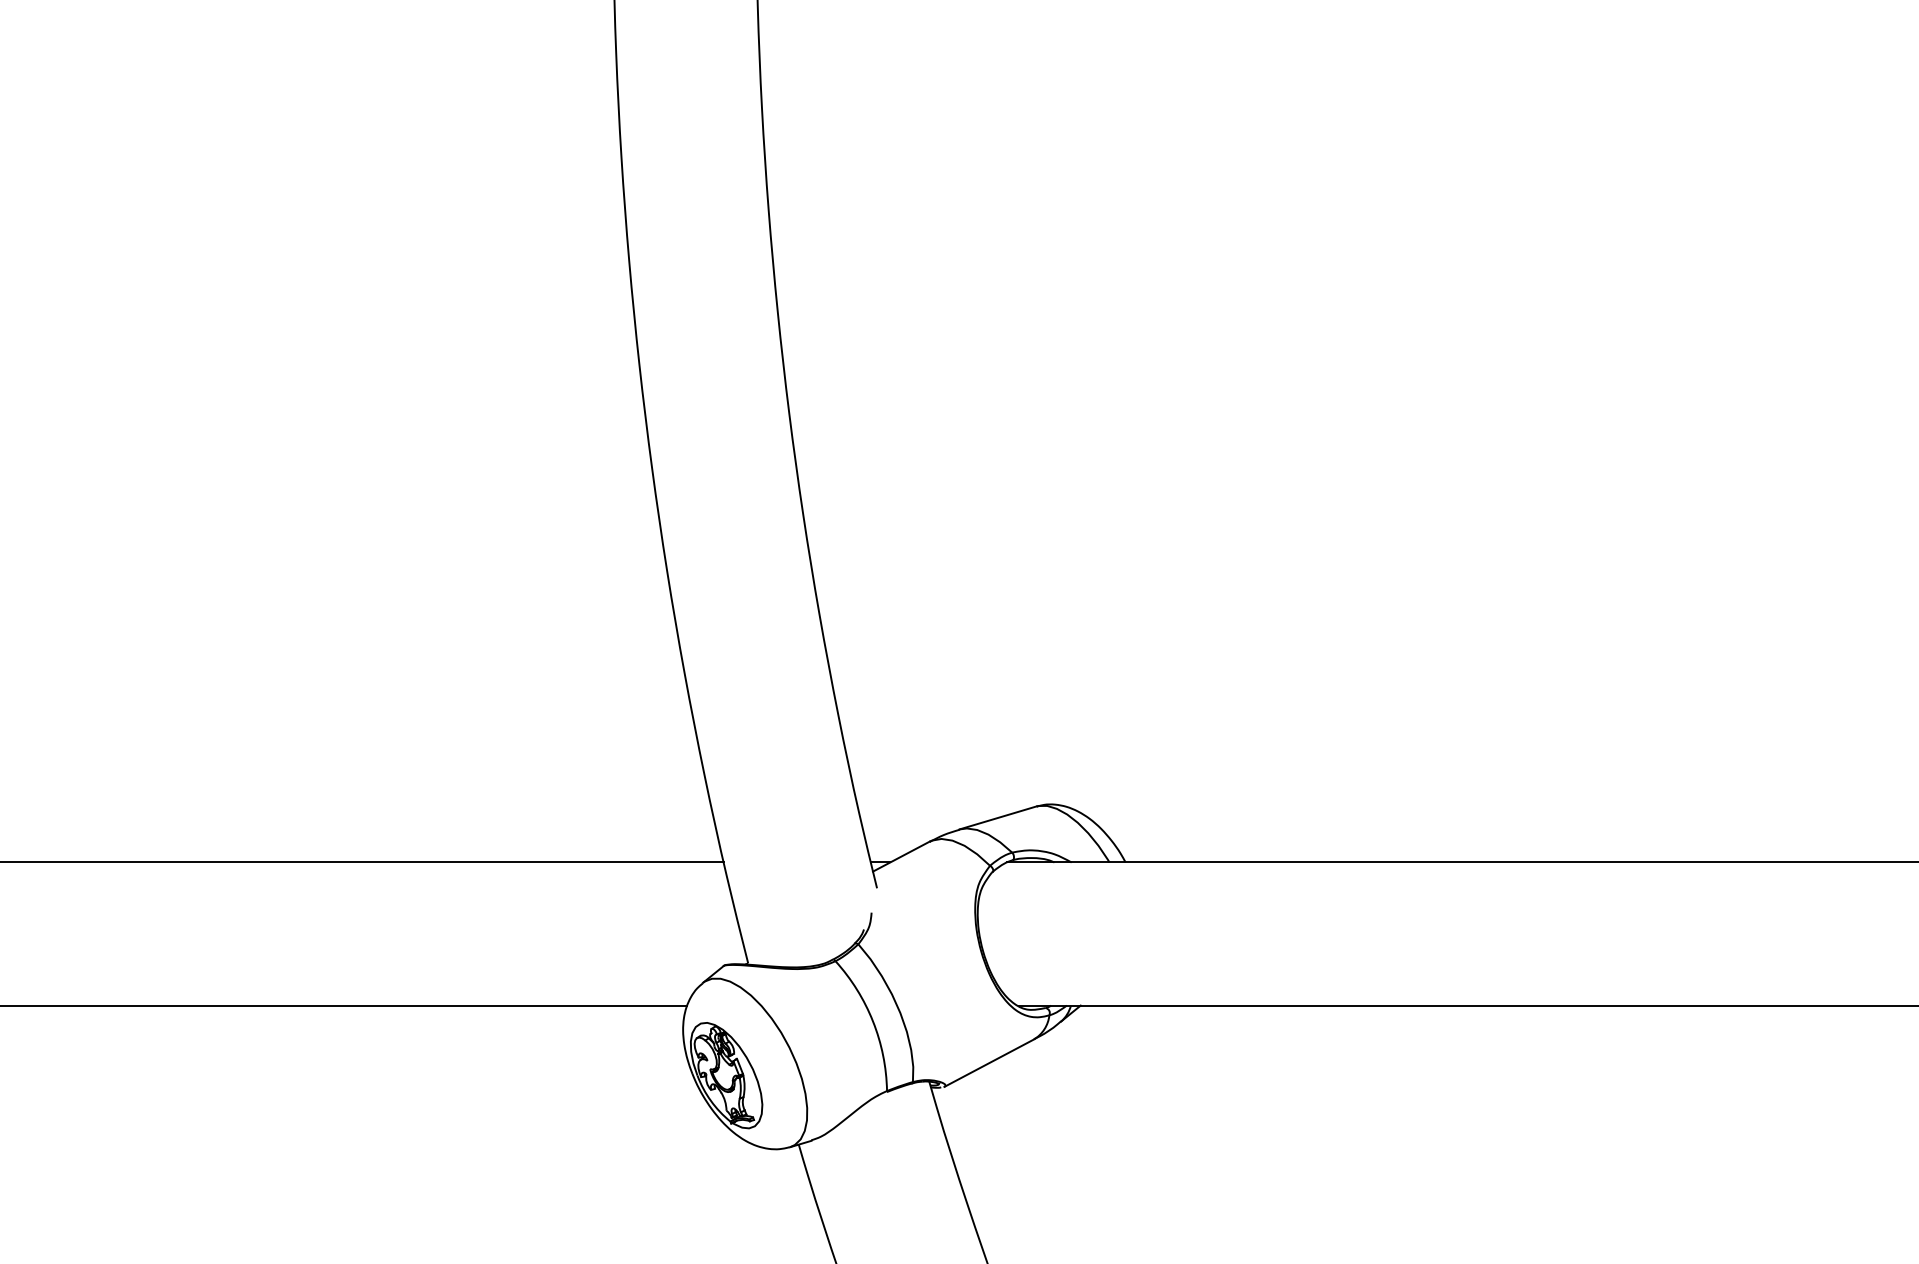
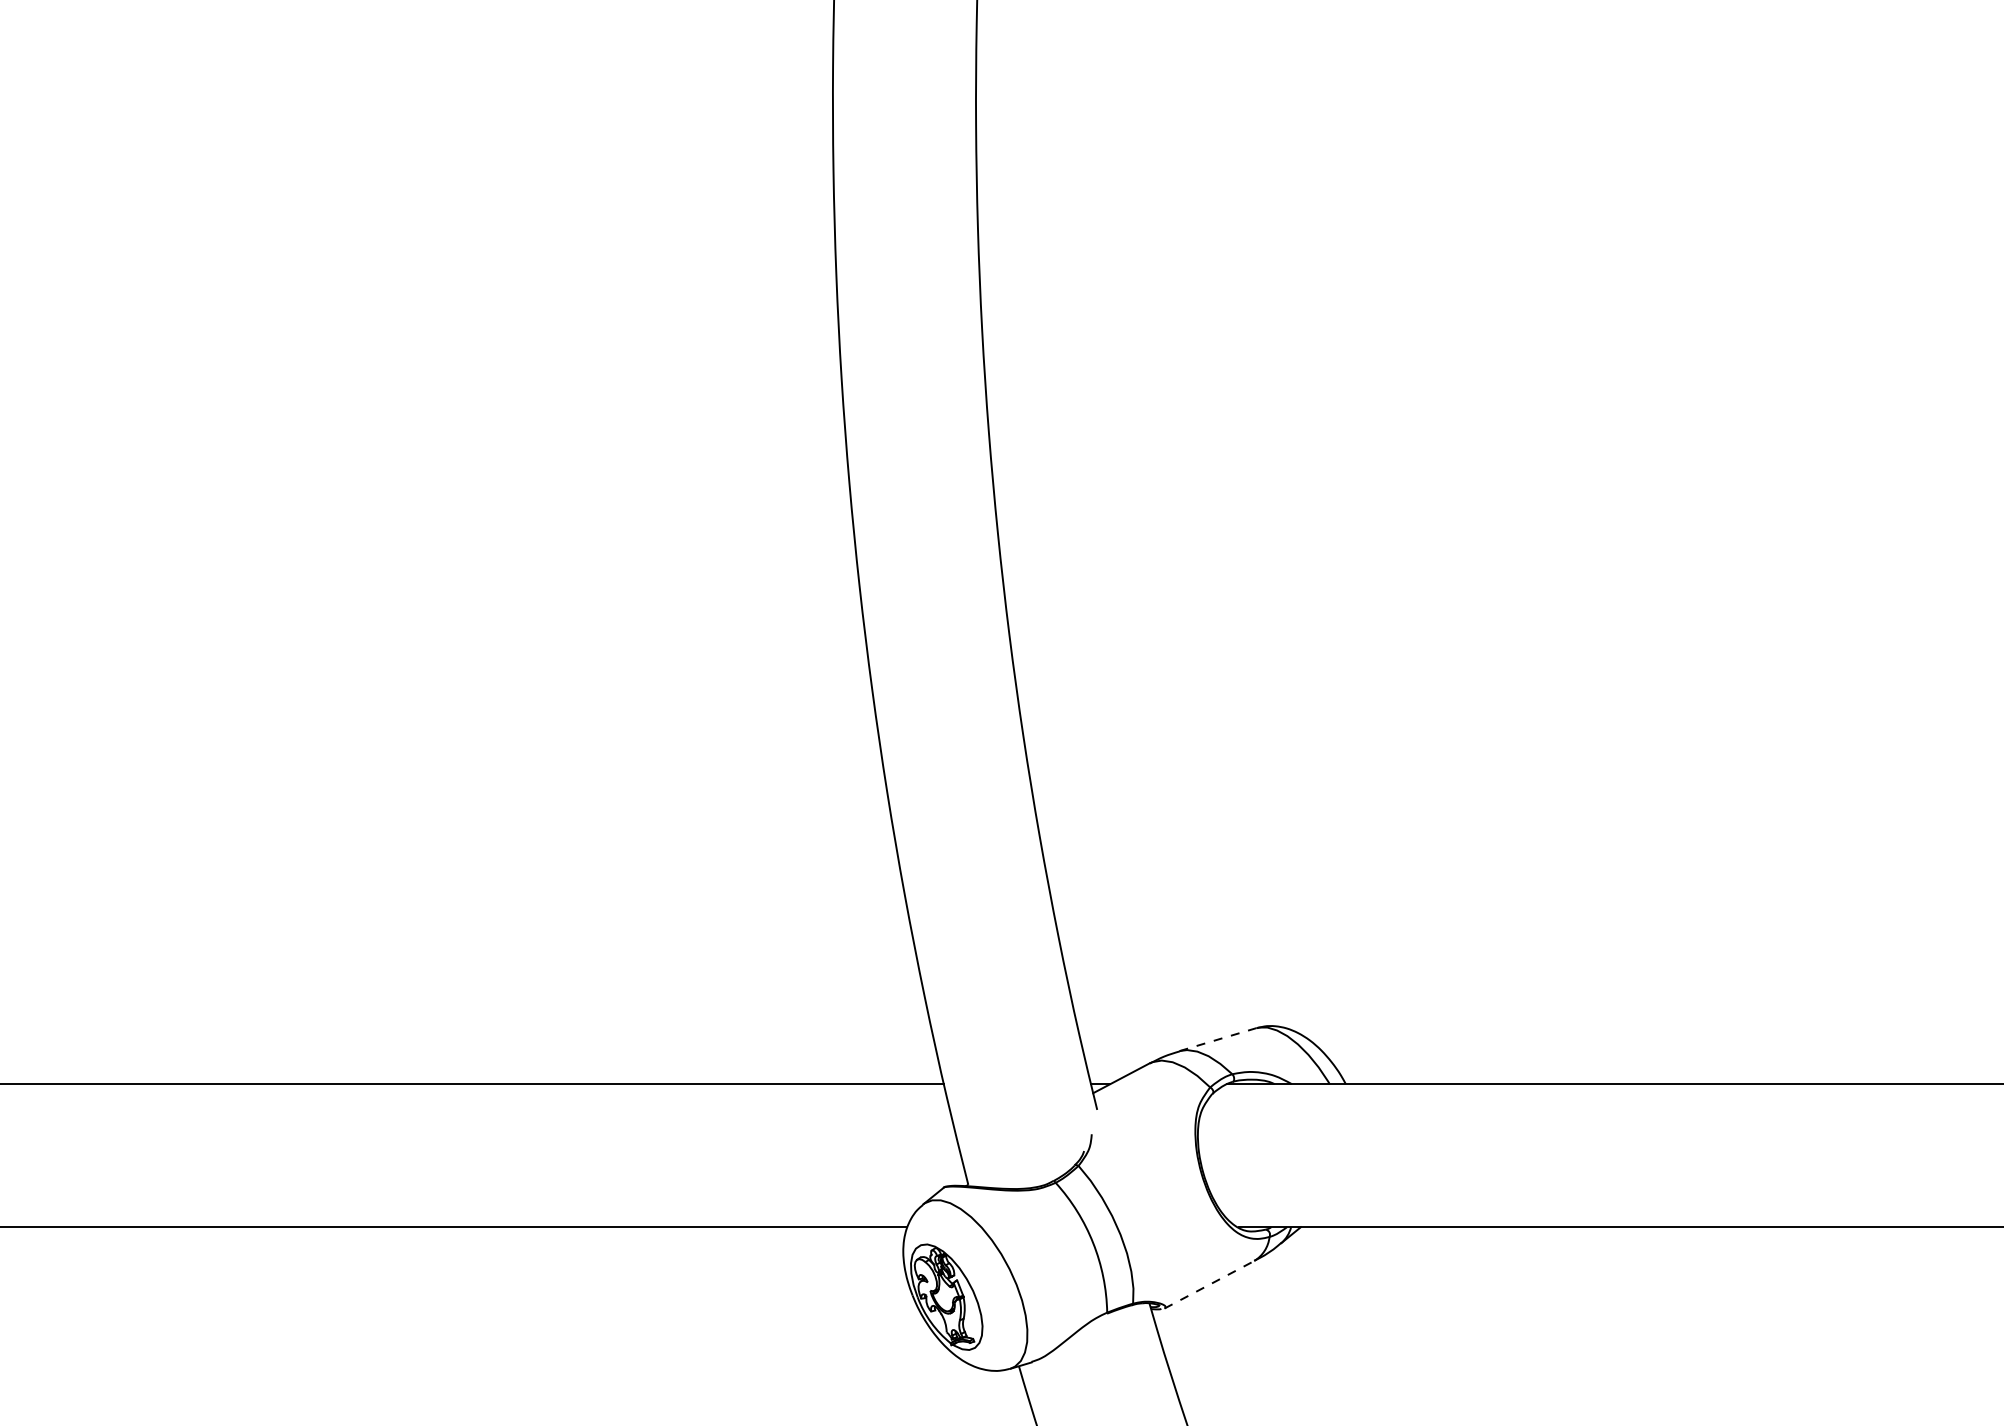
line: (997, 817) -> (1217, 1039), solid -> dashed
line: (989, 1062) -> (1209, 1284), solid -> dashed

